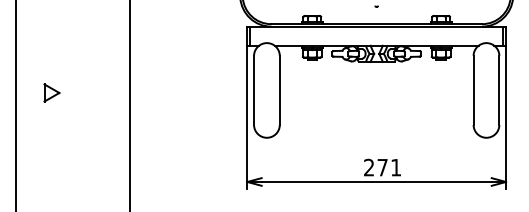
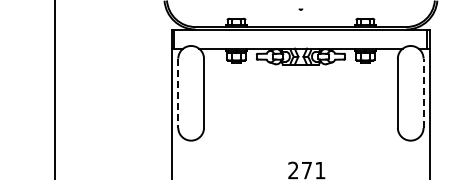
line: (254, 90) -> (178, 93), solid -> dashed
line: (499, 90) -> (423, 93), solid -> dashed

